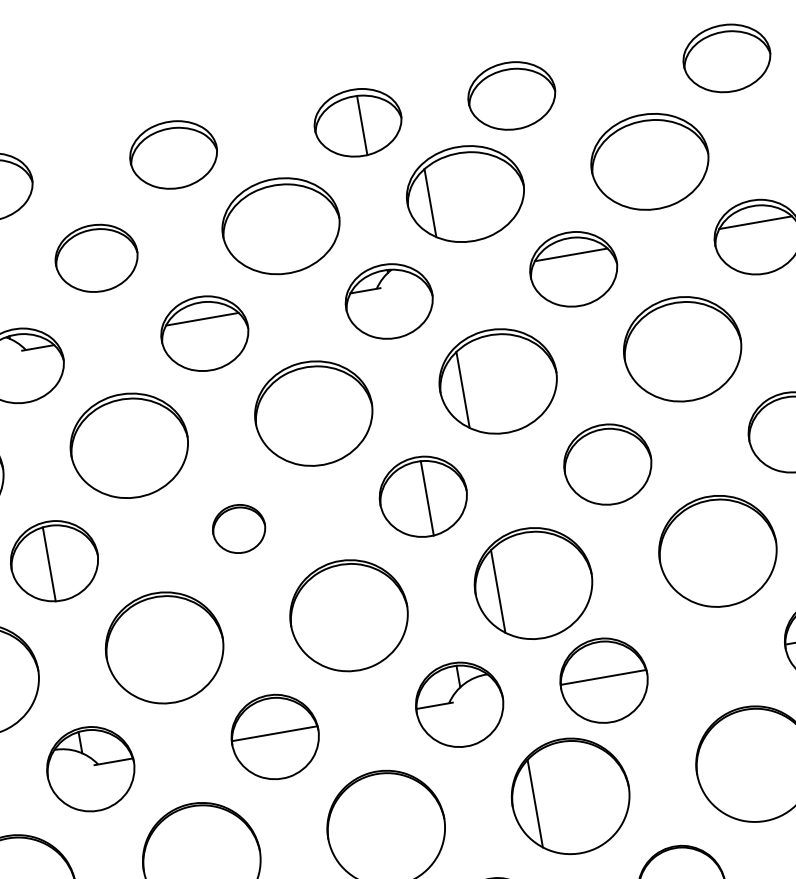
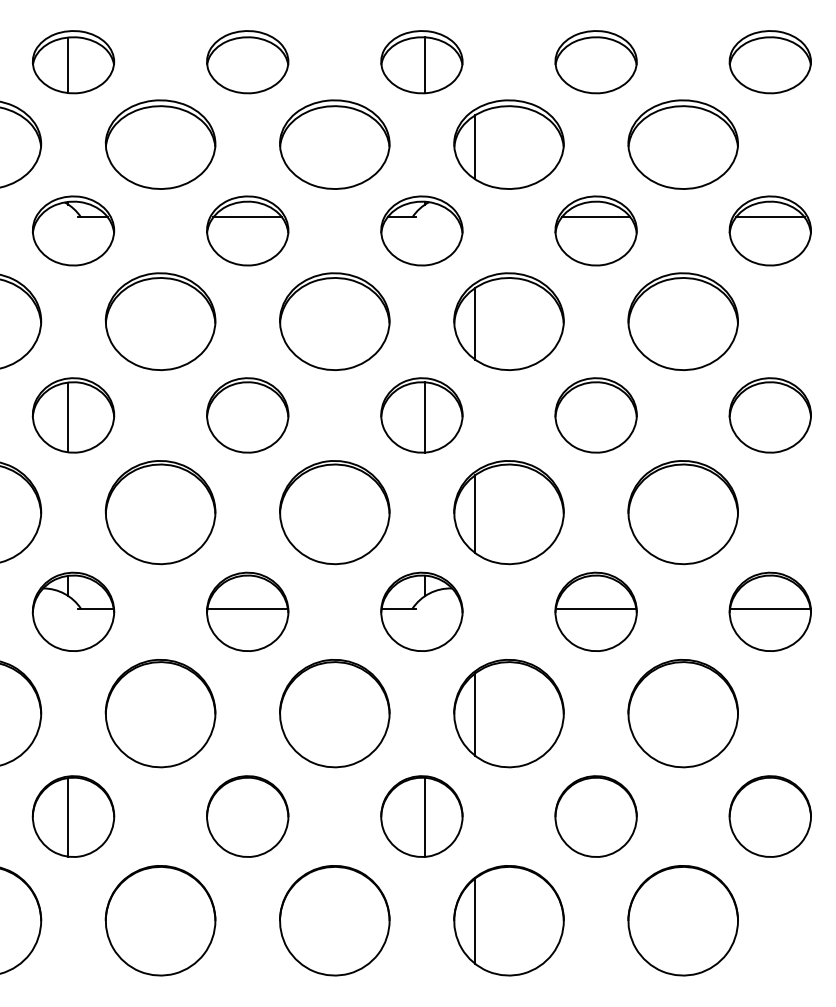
part: (511, 96) -> (595, 62), moved
part: (96, 258) -> (160, 144), size x1.43
part: (238, 529) -> (247, 415), size x1.67
part: (603, 680) -> (595, 611), moved

